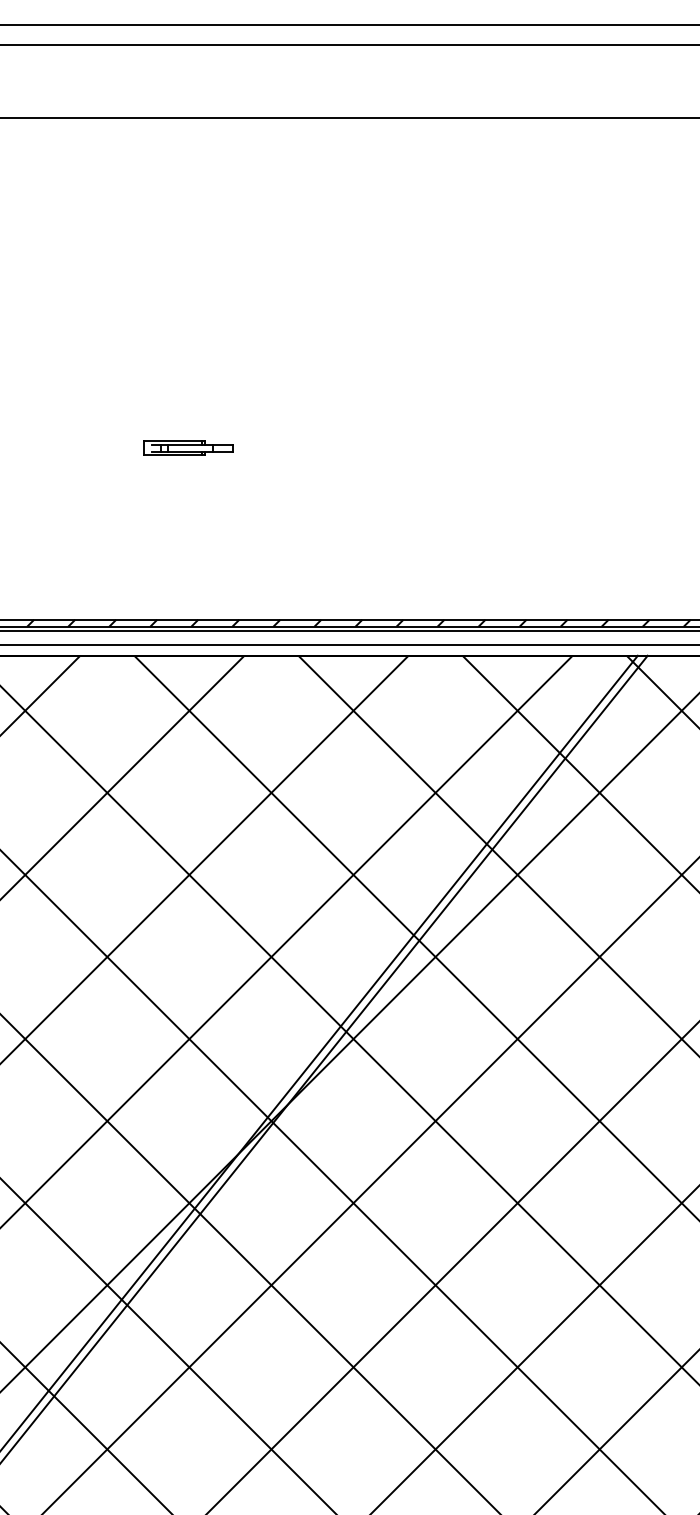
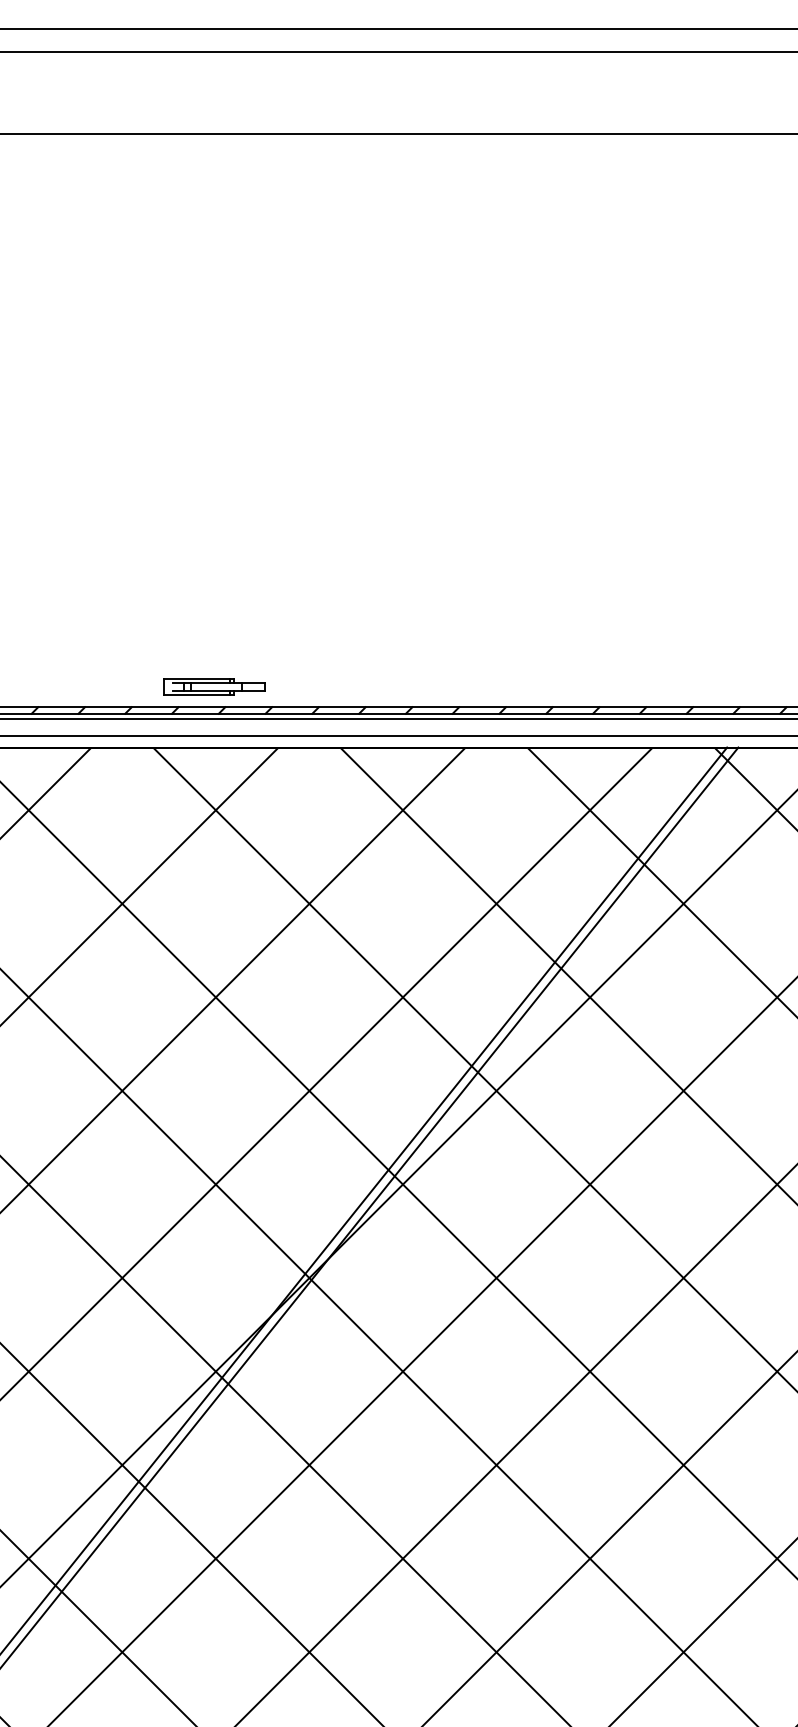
part: (188, 447) -> (214, 686), moved

